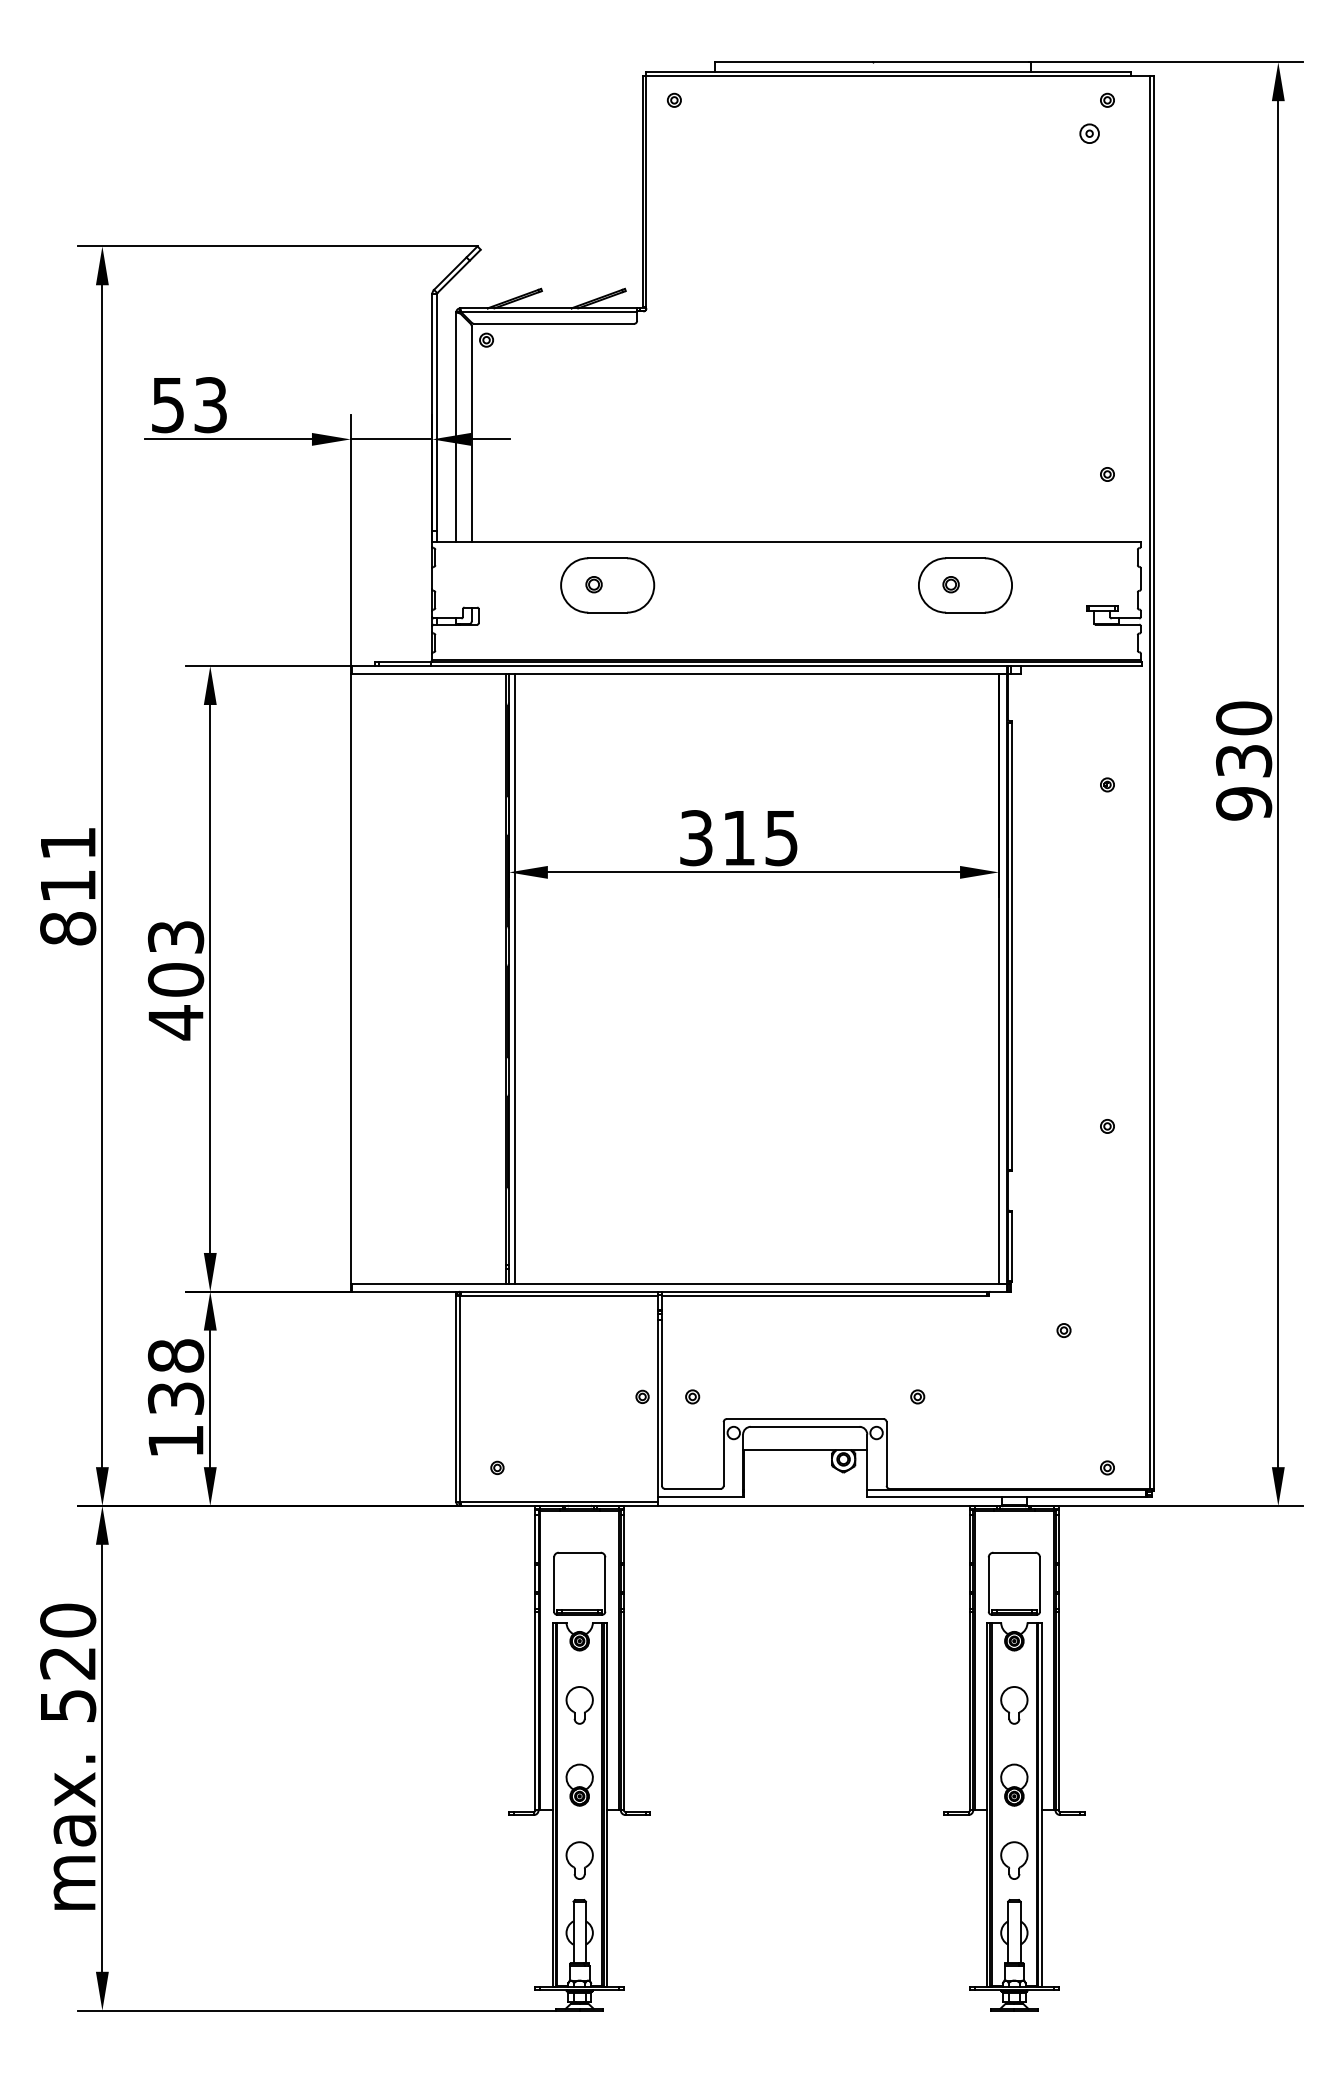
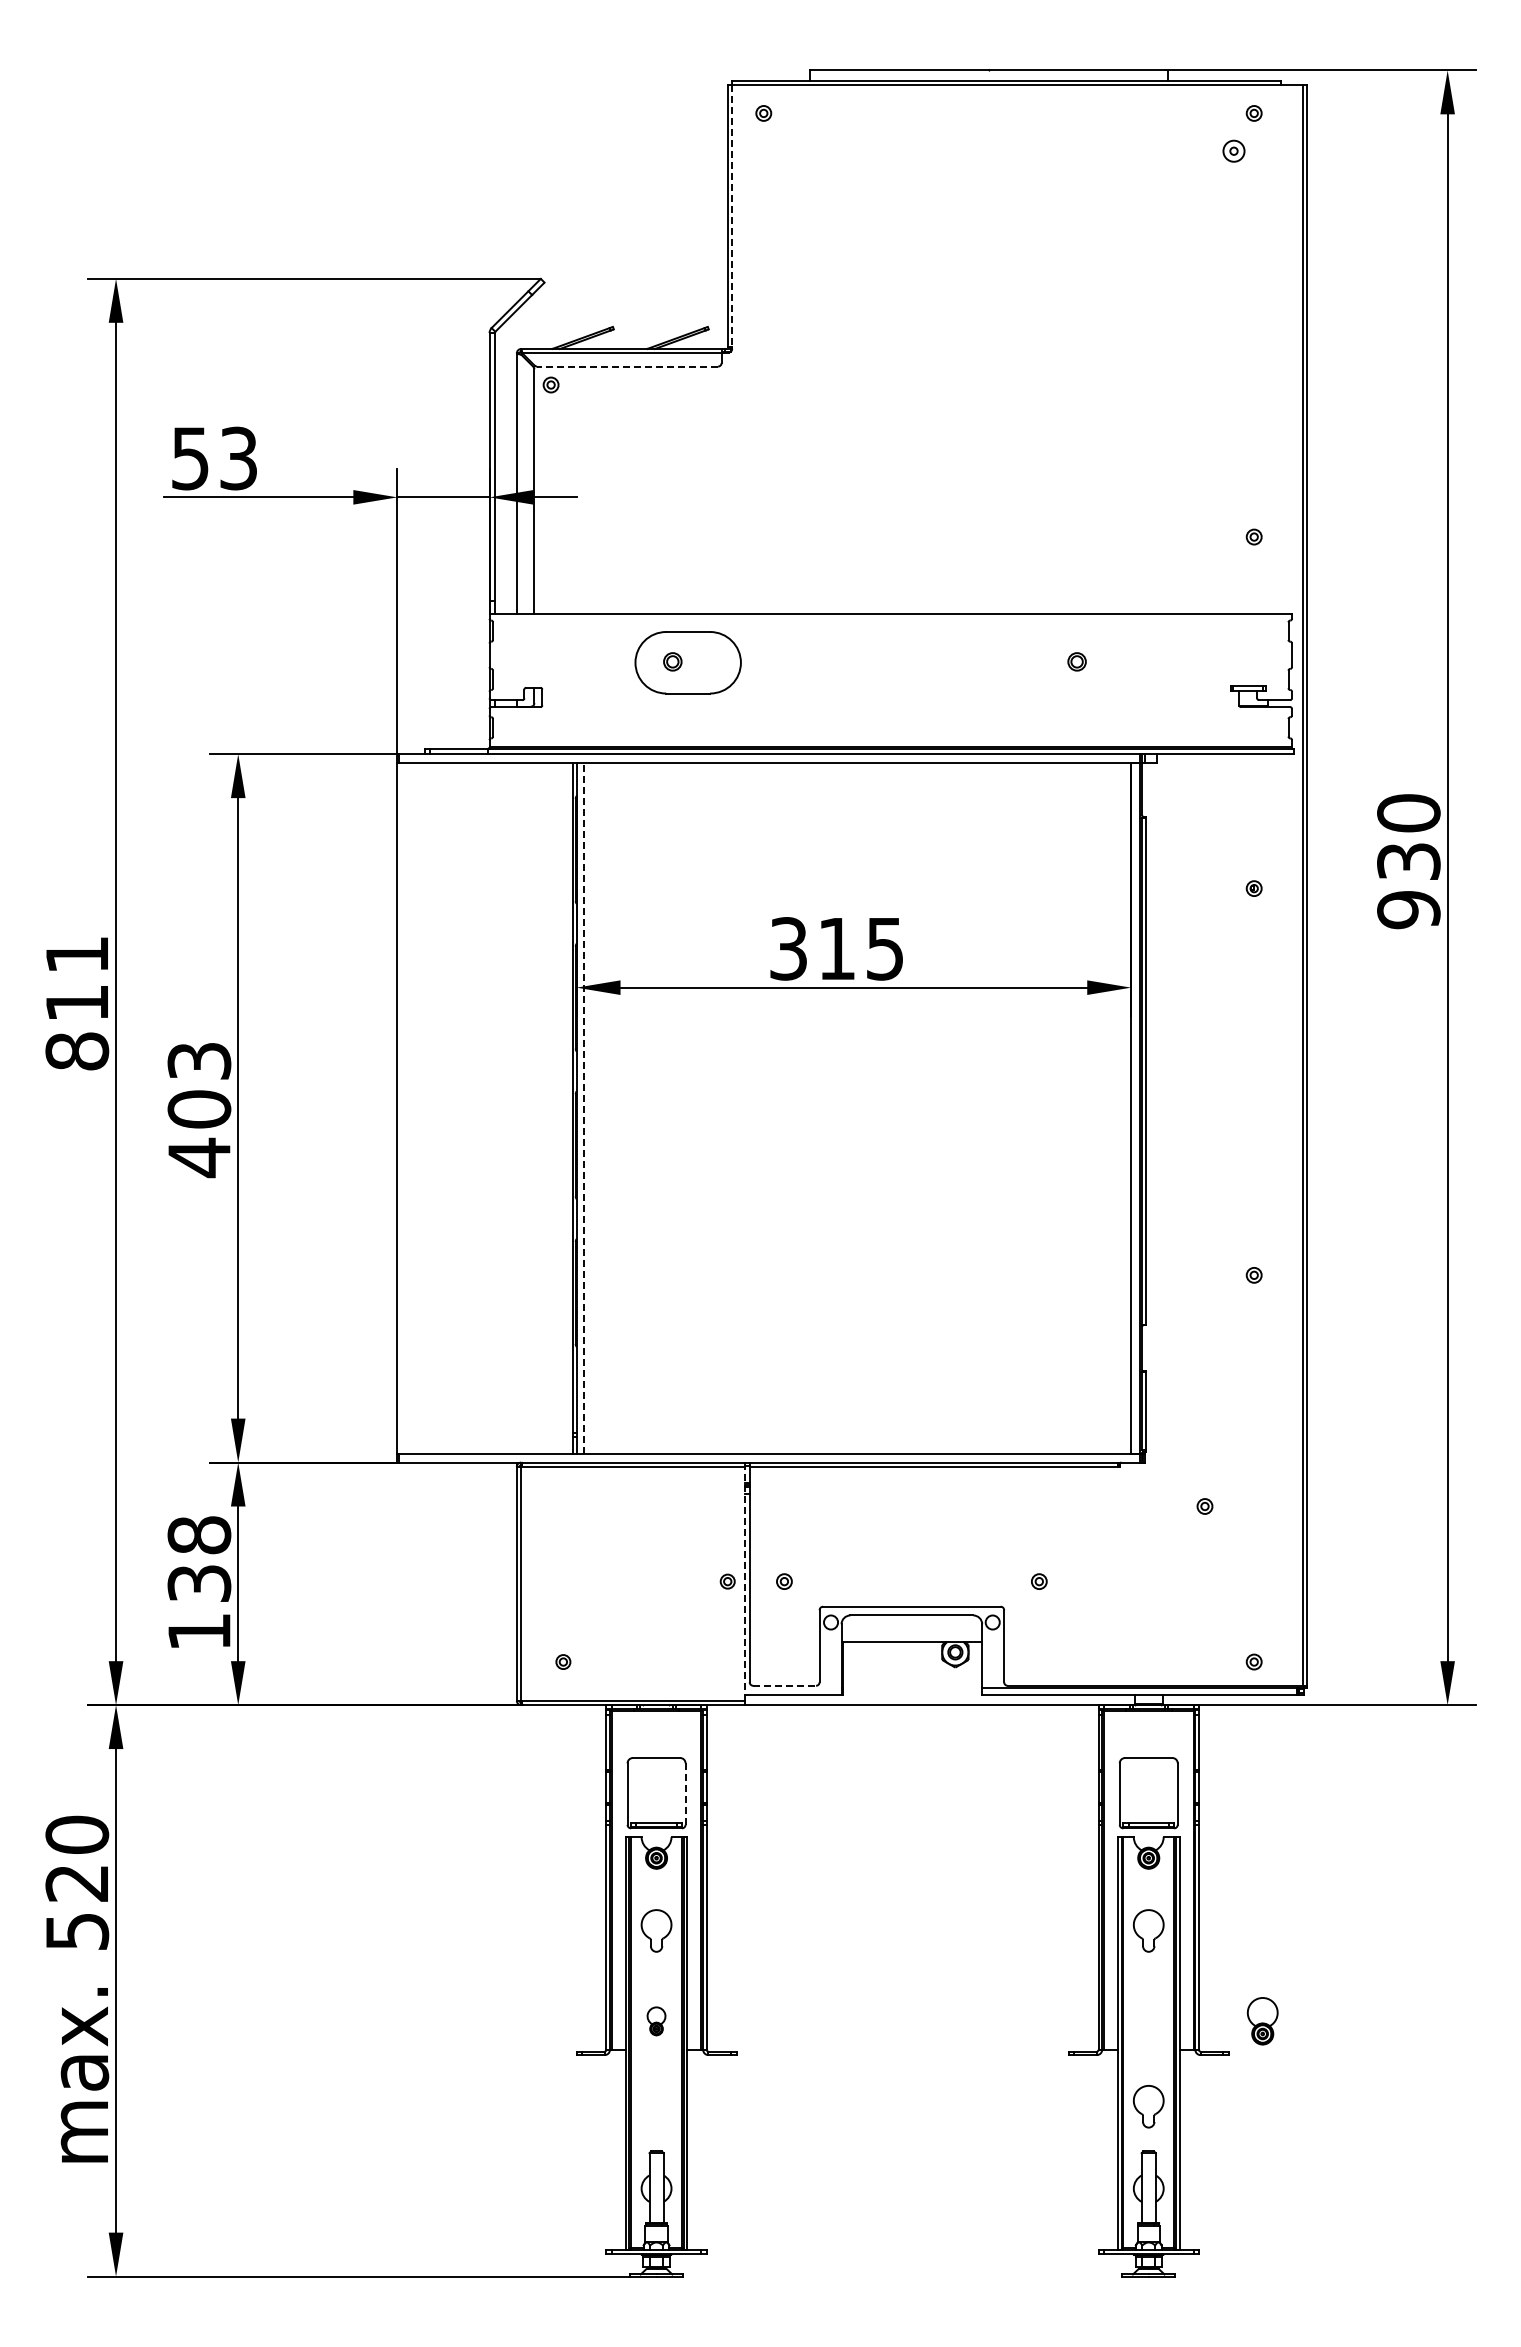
line: (646, 191) -> (732, 216), solid -> dashed
line: (554, 323) -> (627, 366), solid -> dashed
part: (964, 585) -> (1092, 662), removed
line: (515, 978) -> (583, 1107), solid -> dashed
line: (658, 1398) -> (745, 1583), solid -> dashed
line: (693, 1488) -> (785, 1685), solid -> dashed
line: (605, 1584) -> (685, 1794), solid -> dashed
part: (579, 1785) -> (656, 2021), size x0.6
part: (1014, 1785) -> (1262, 2021), moved
part: (579, 1860) -> (656, 2106), removed

